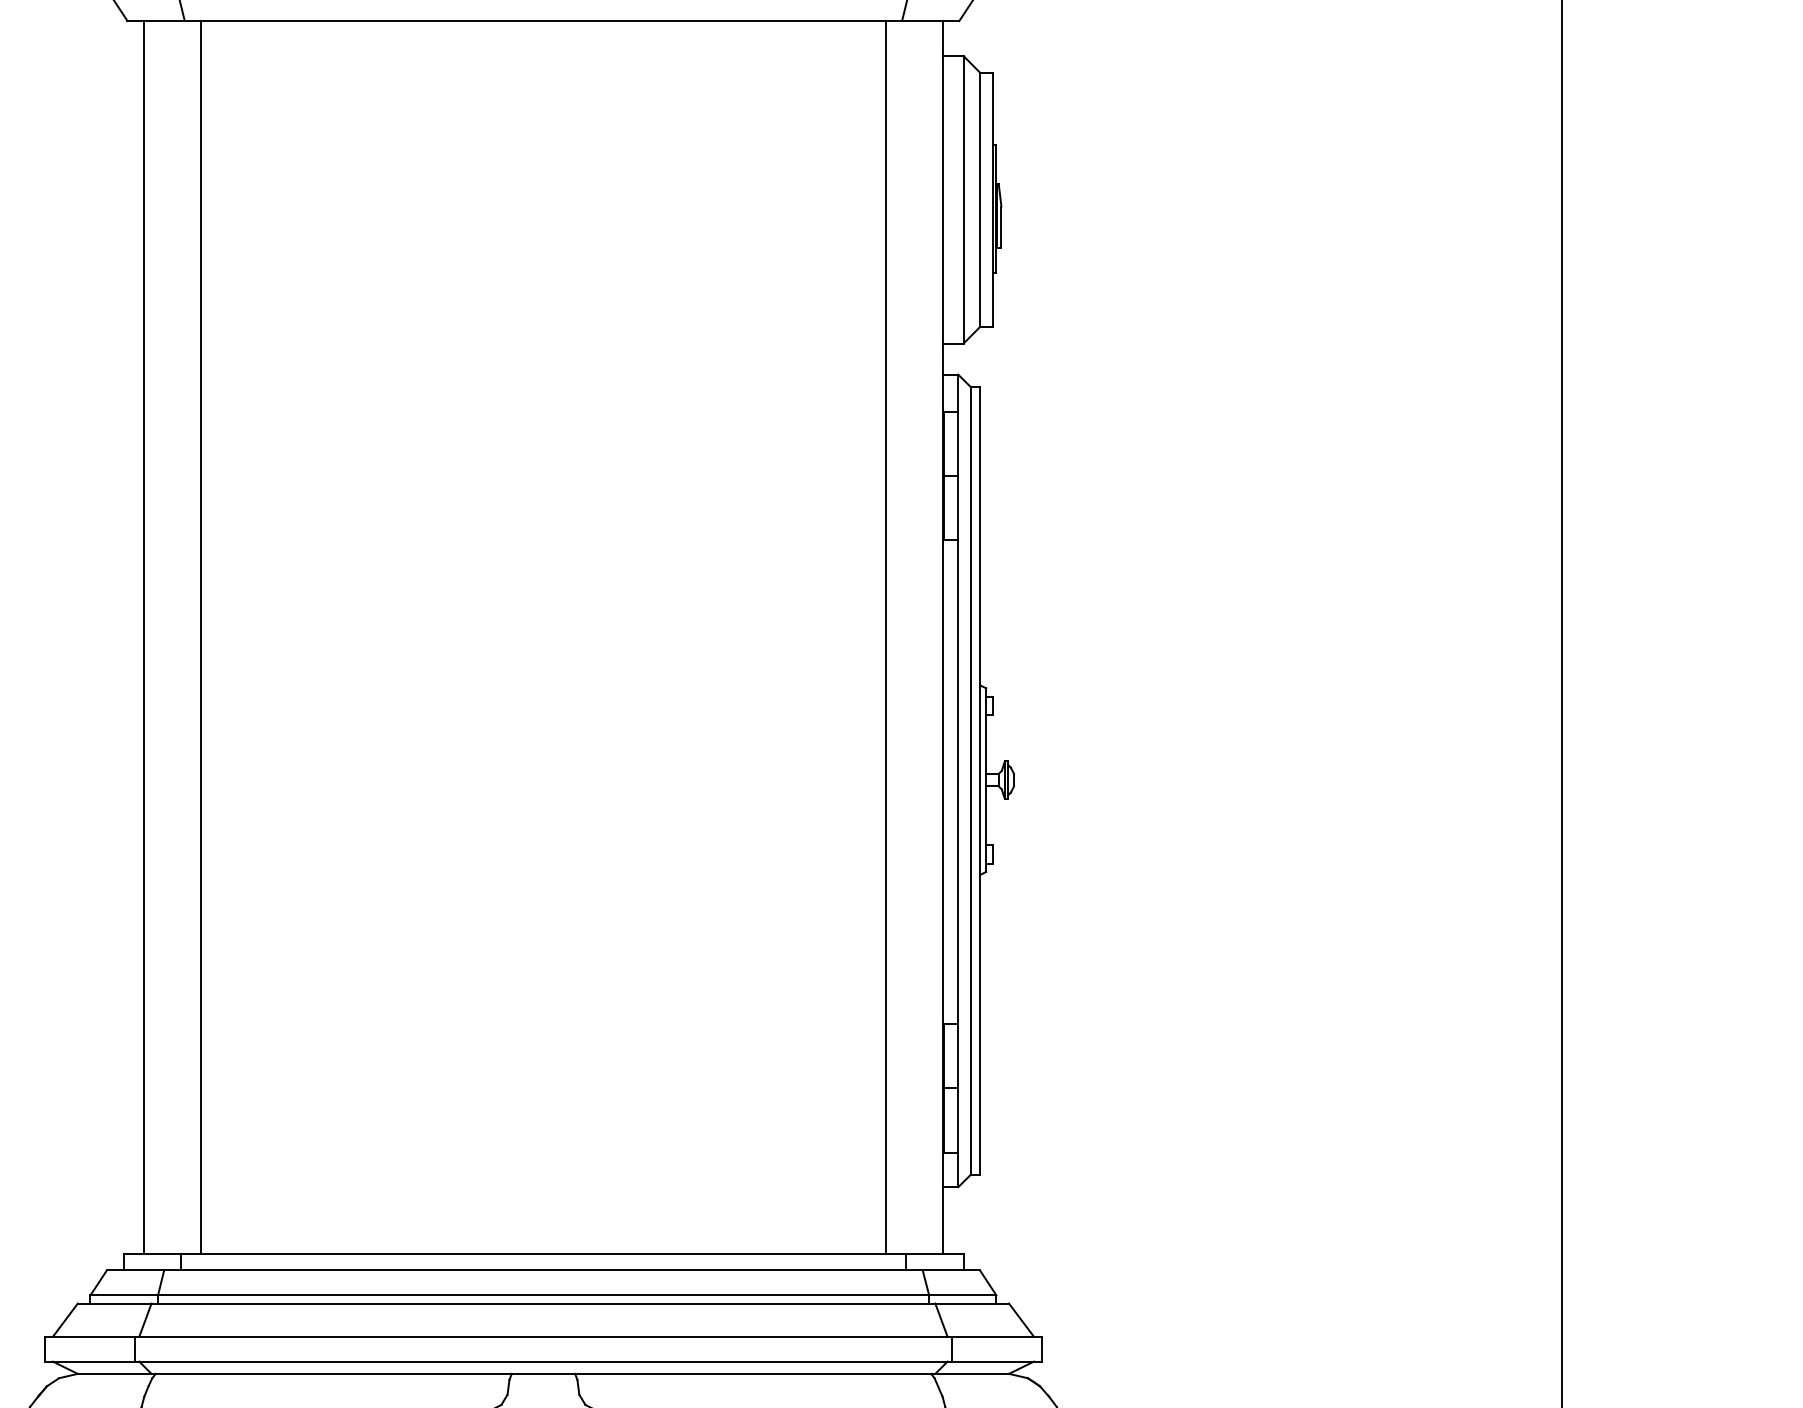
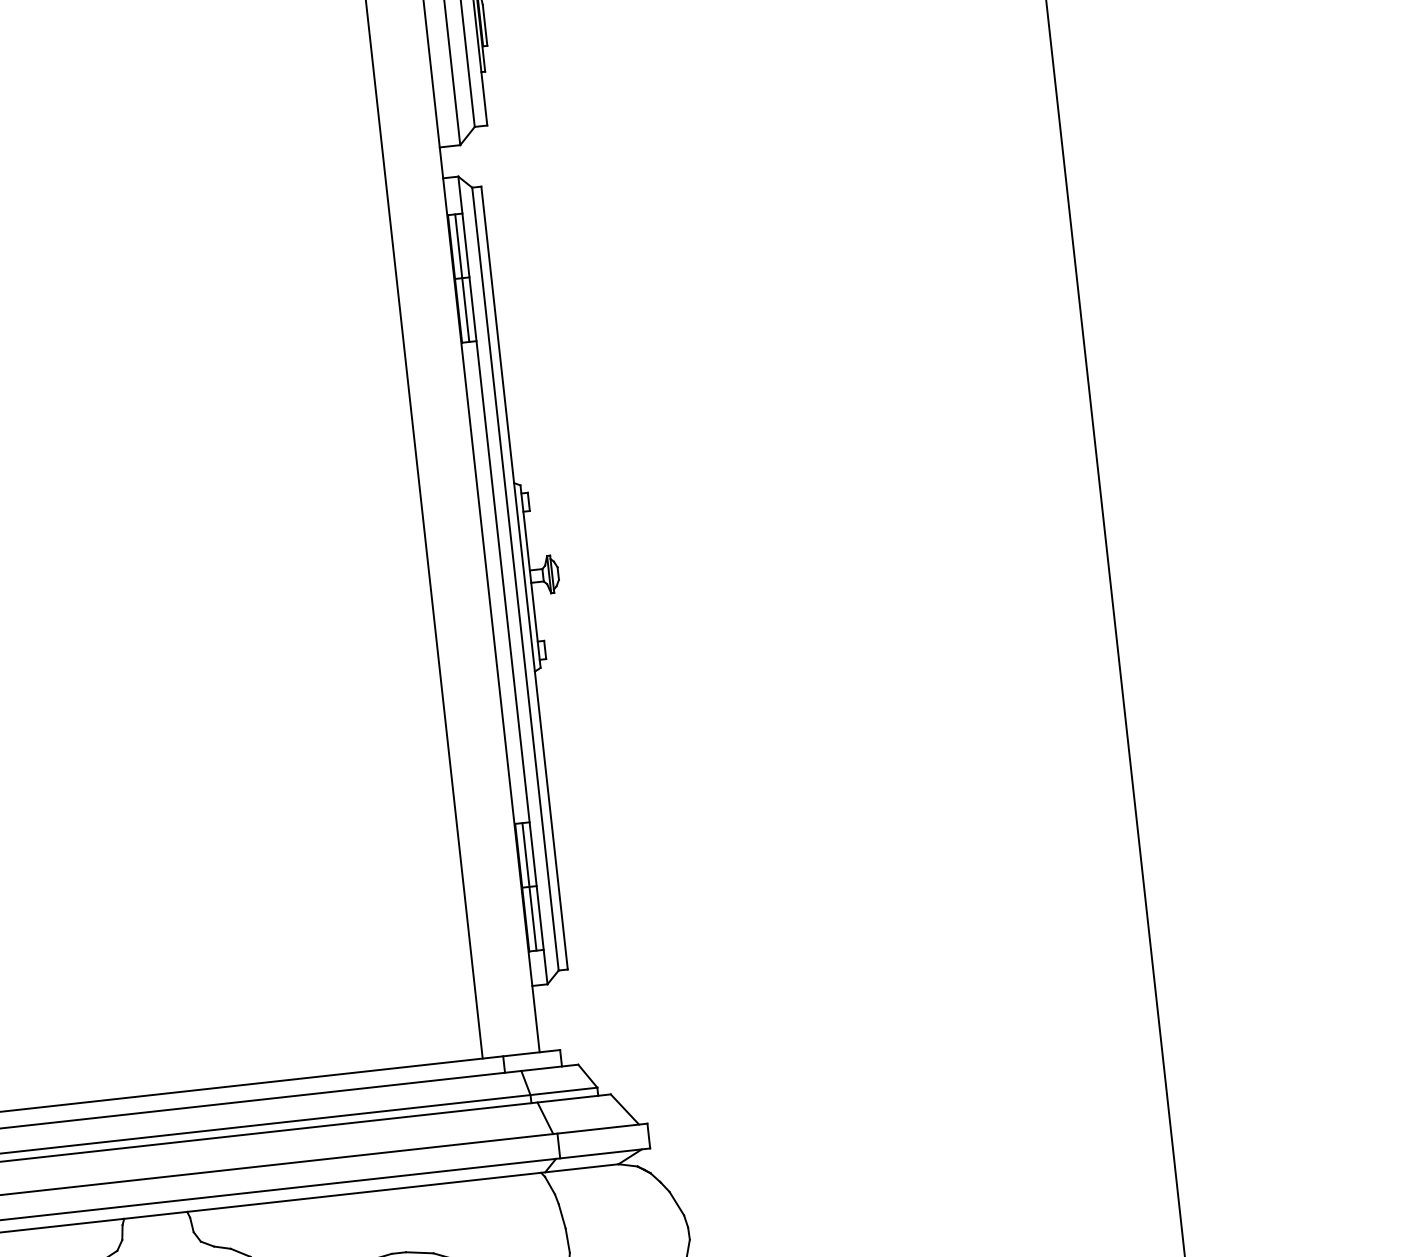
line: (951, 475) -> (462, 277), added
line: (951, 1088) -> (529, 886), added

